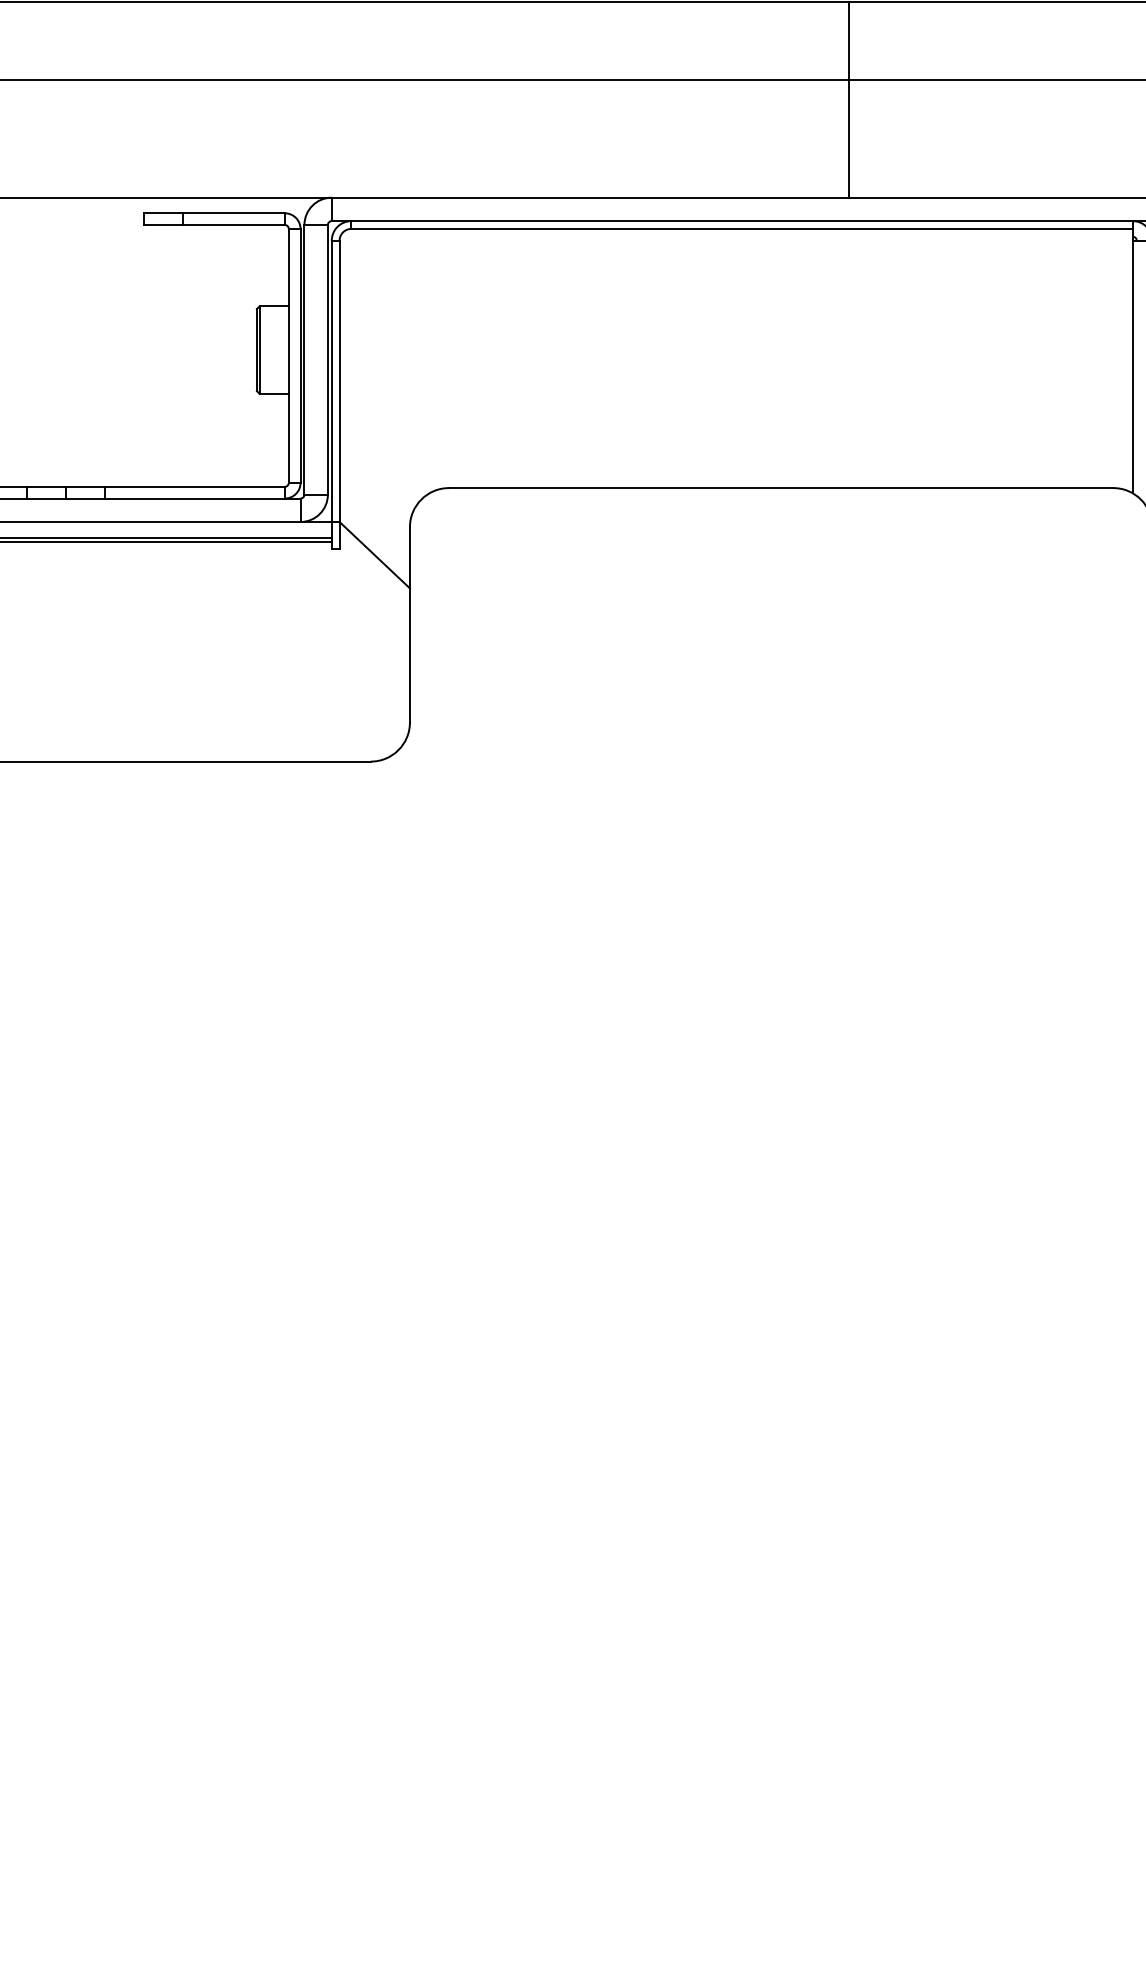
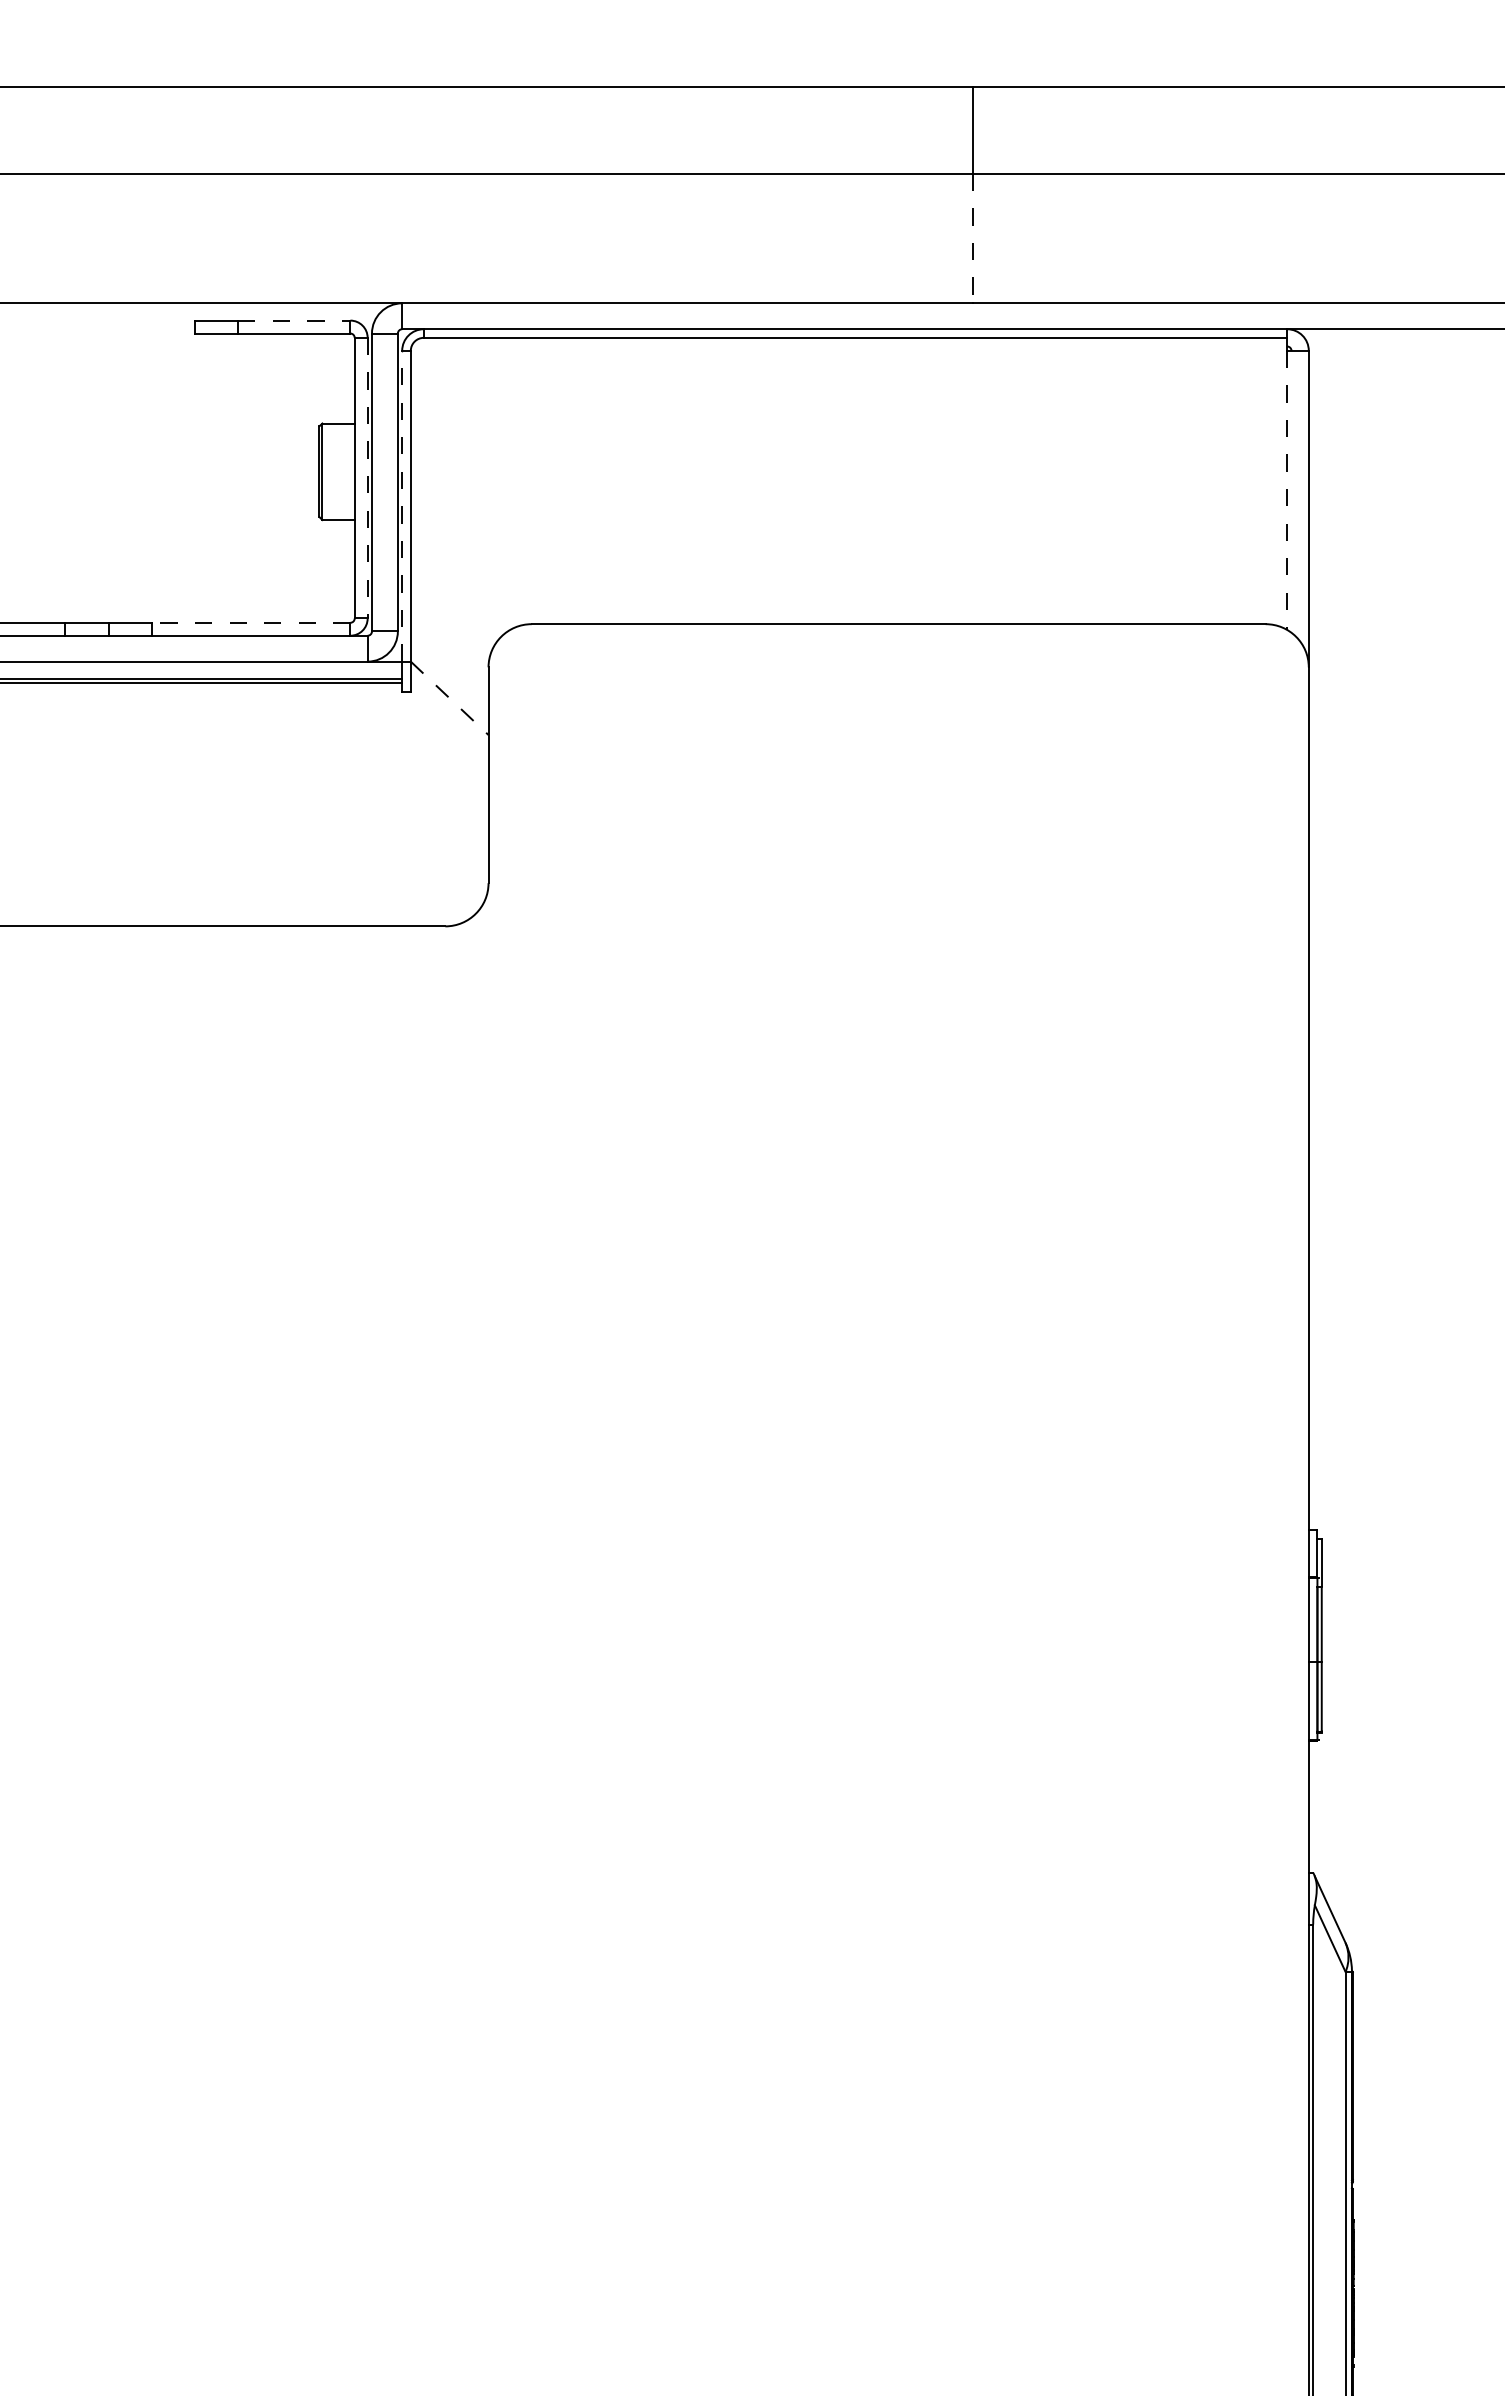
line: (848, 139) -> (973, 238), solid -> dashed
line: (234, 213) -> (294, 320), solid -> dashed
line: (300, 356) -> (367, 478), solid -> dashed
line: (1133, 367) -> (1287, 490), solid -> dashed
line: (332, 380) -> (402, 505), solid -> dashed
line: (194, 486) -> (250, 622), solid -> dashed
line: (375, 555) -> (450, 698), solid -> dashed

